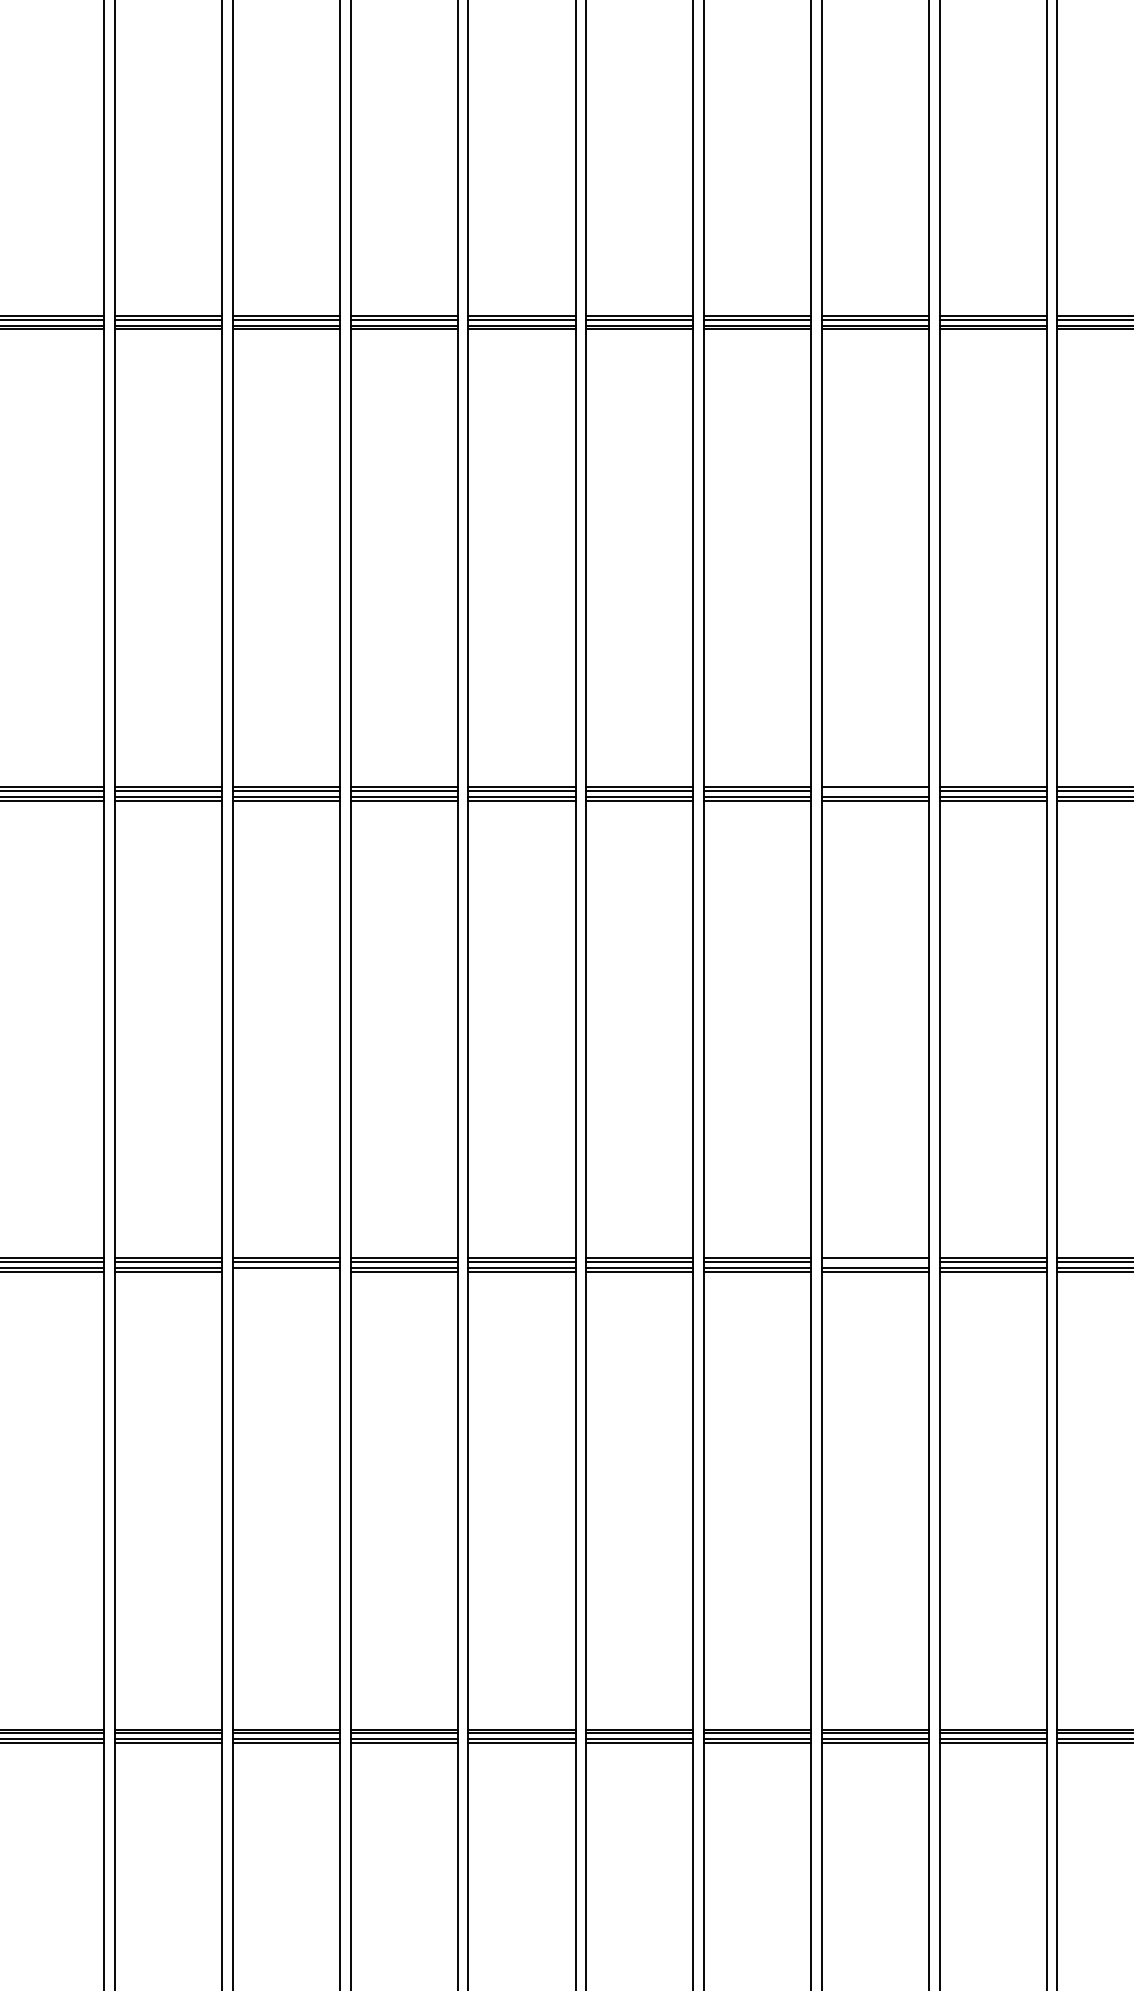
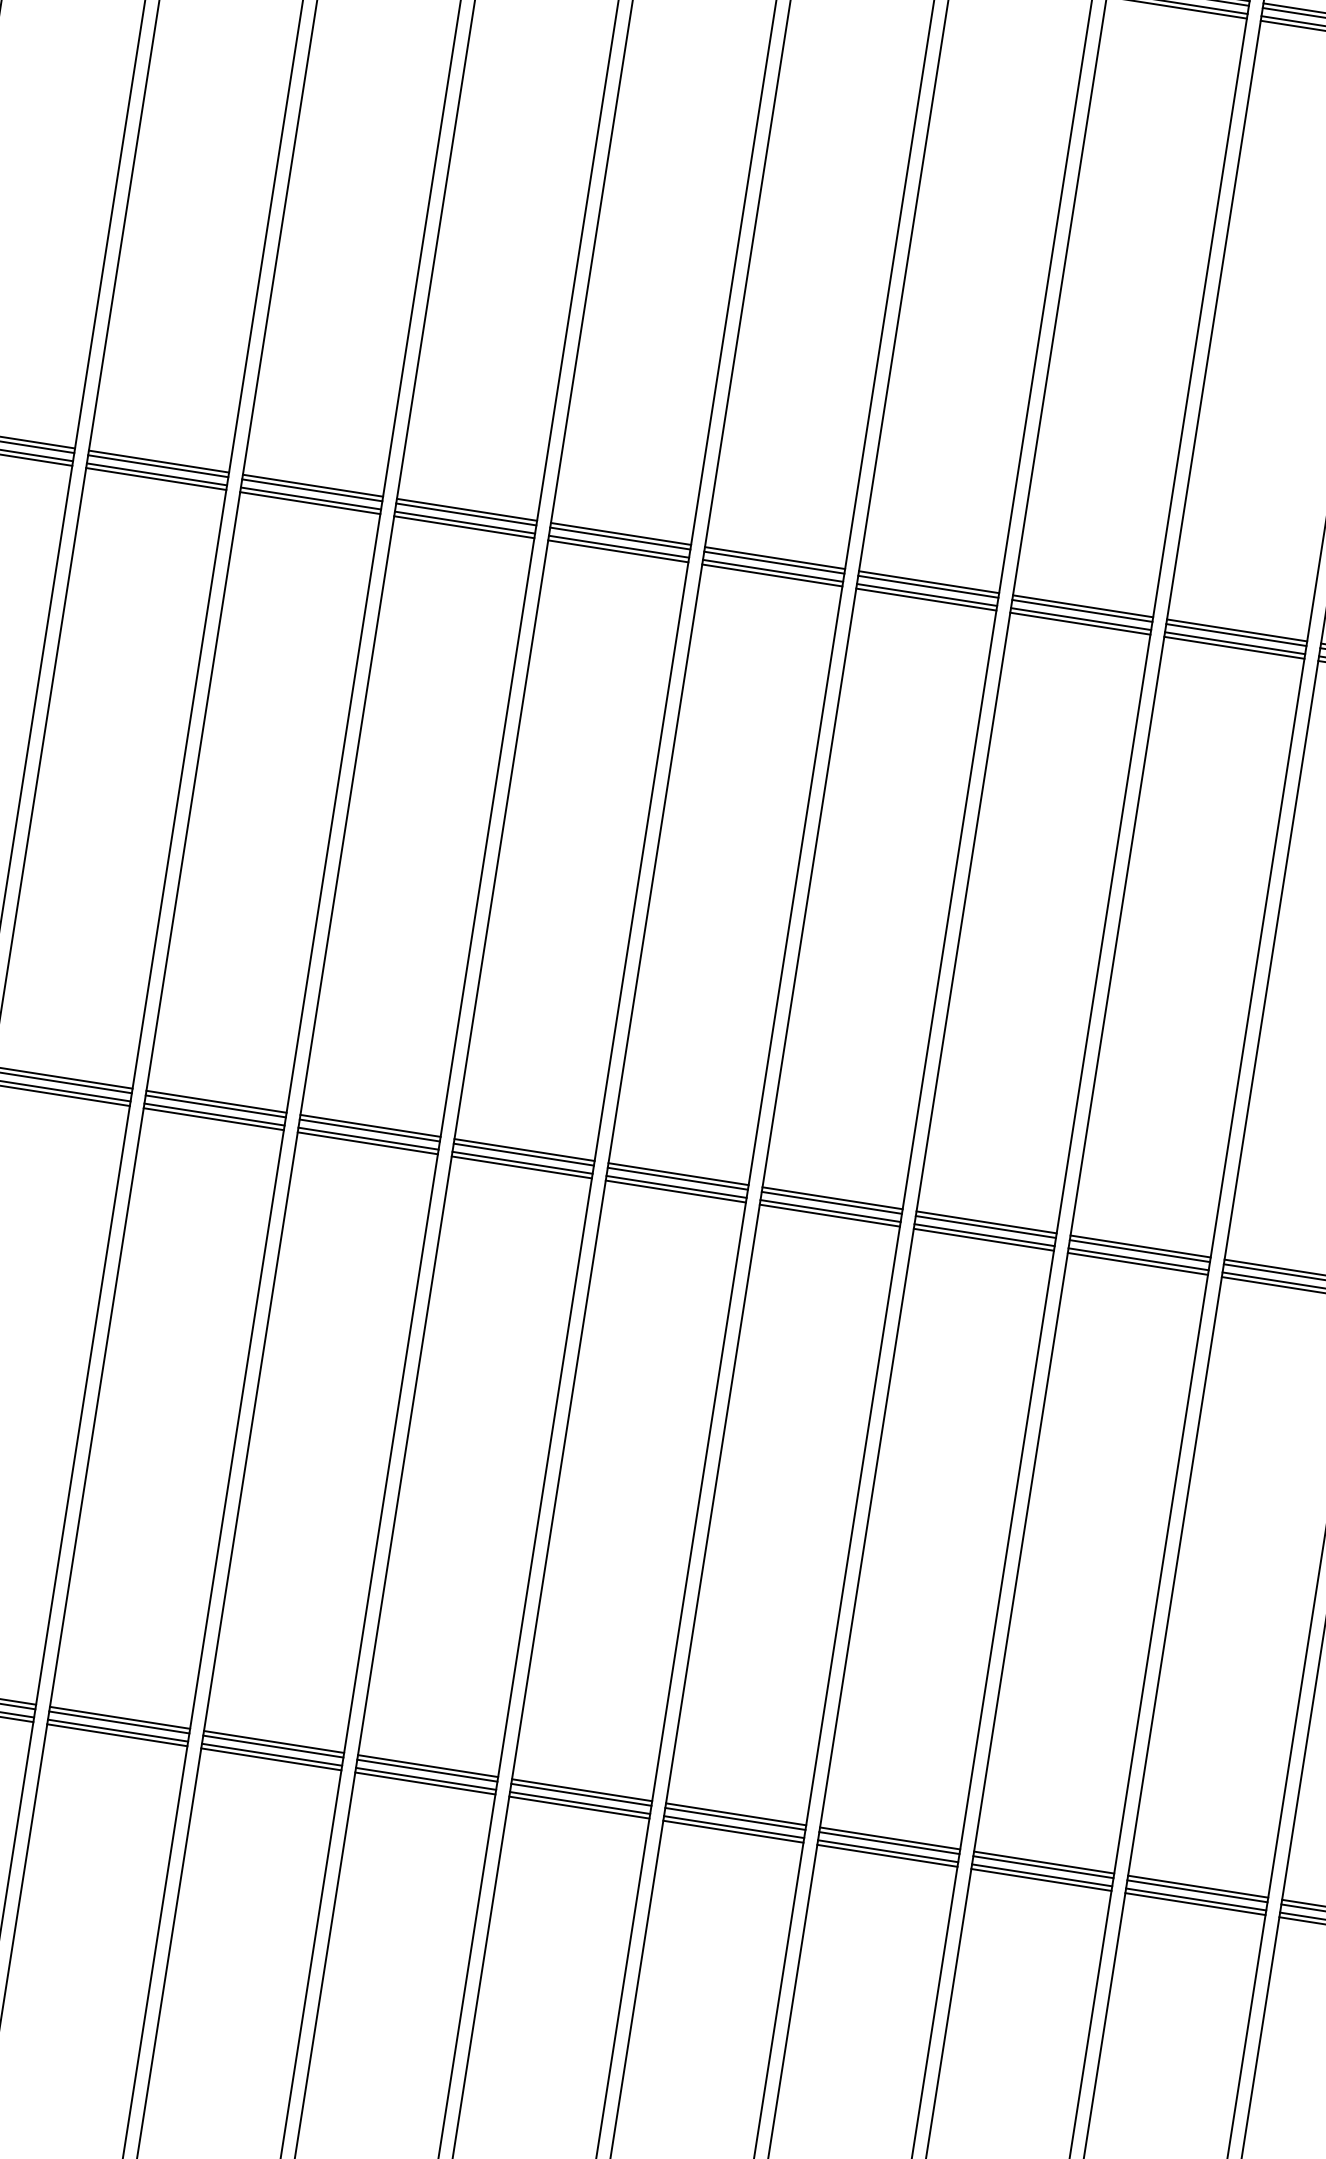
line: (874, 790) -> (1081, 610), added
line: (874, 1261) -> (984, 1226), added
line: (286, 1271) -> (213, 1118), added

